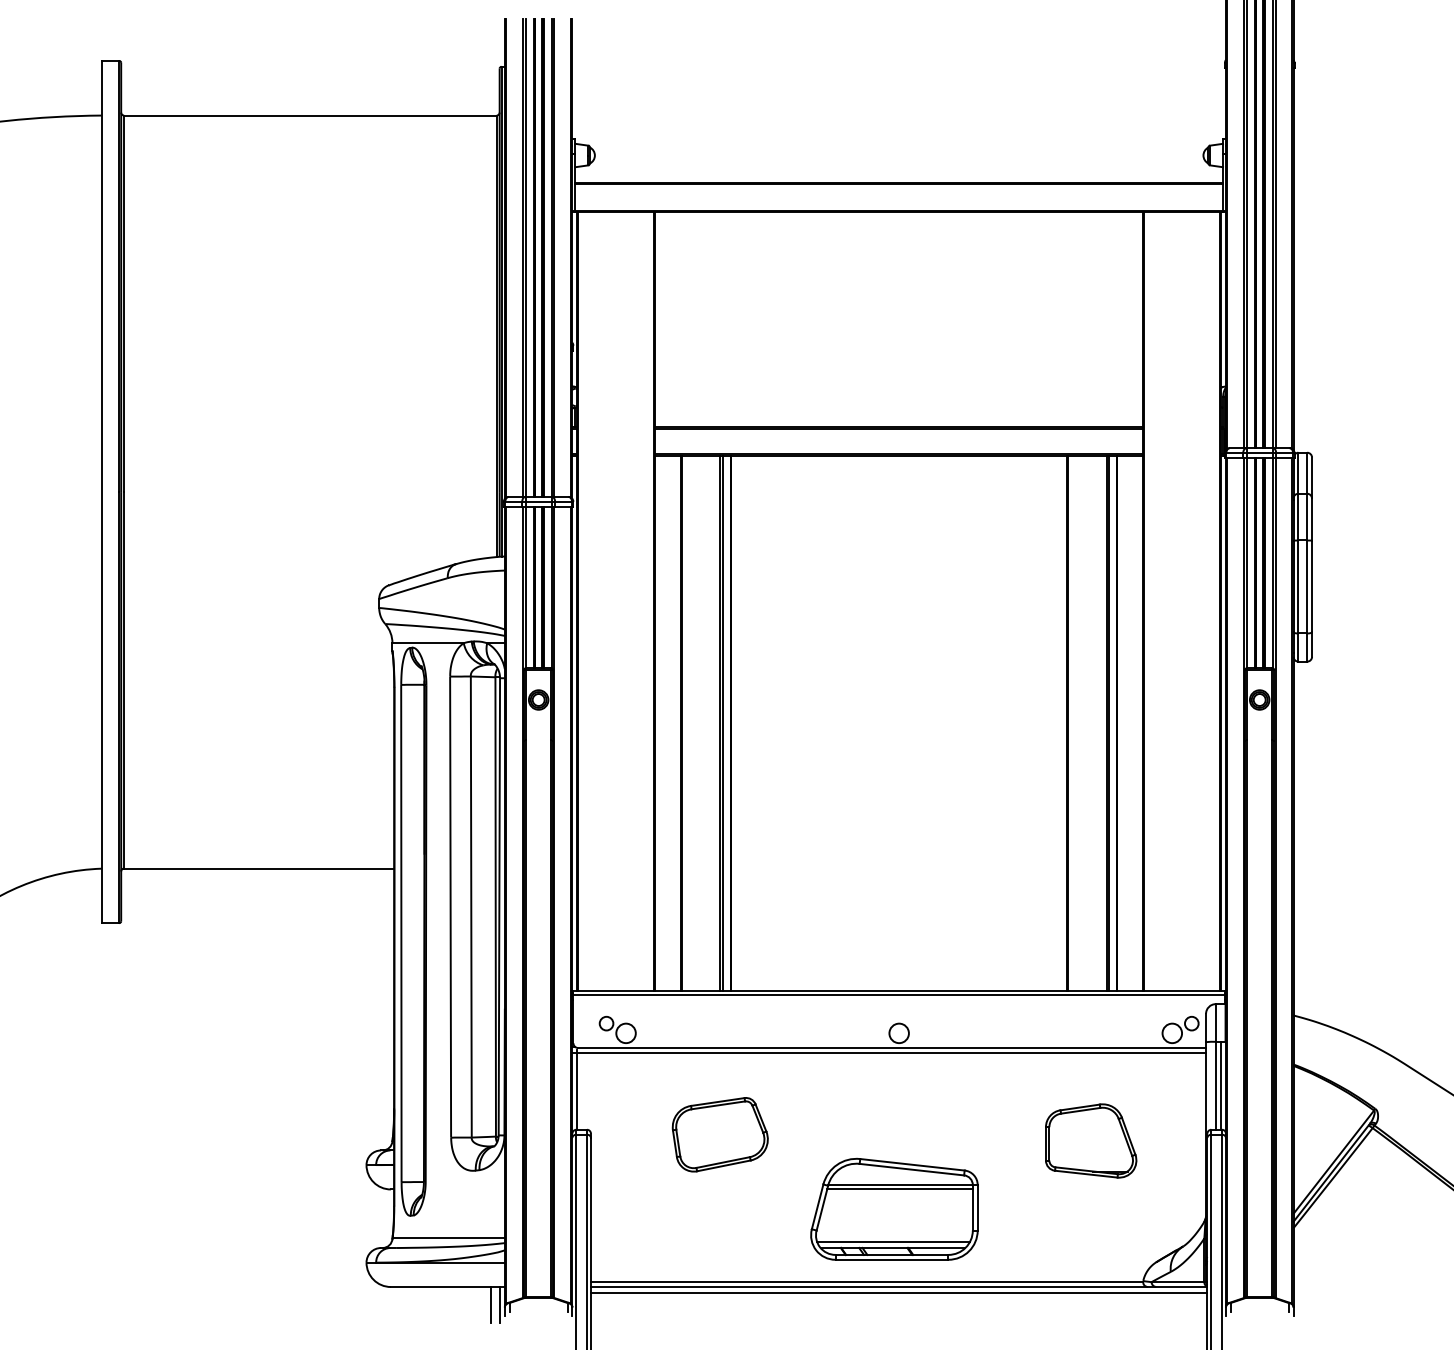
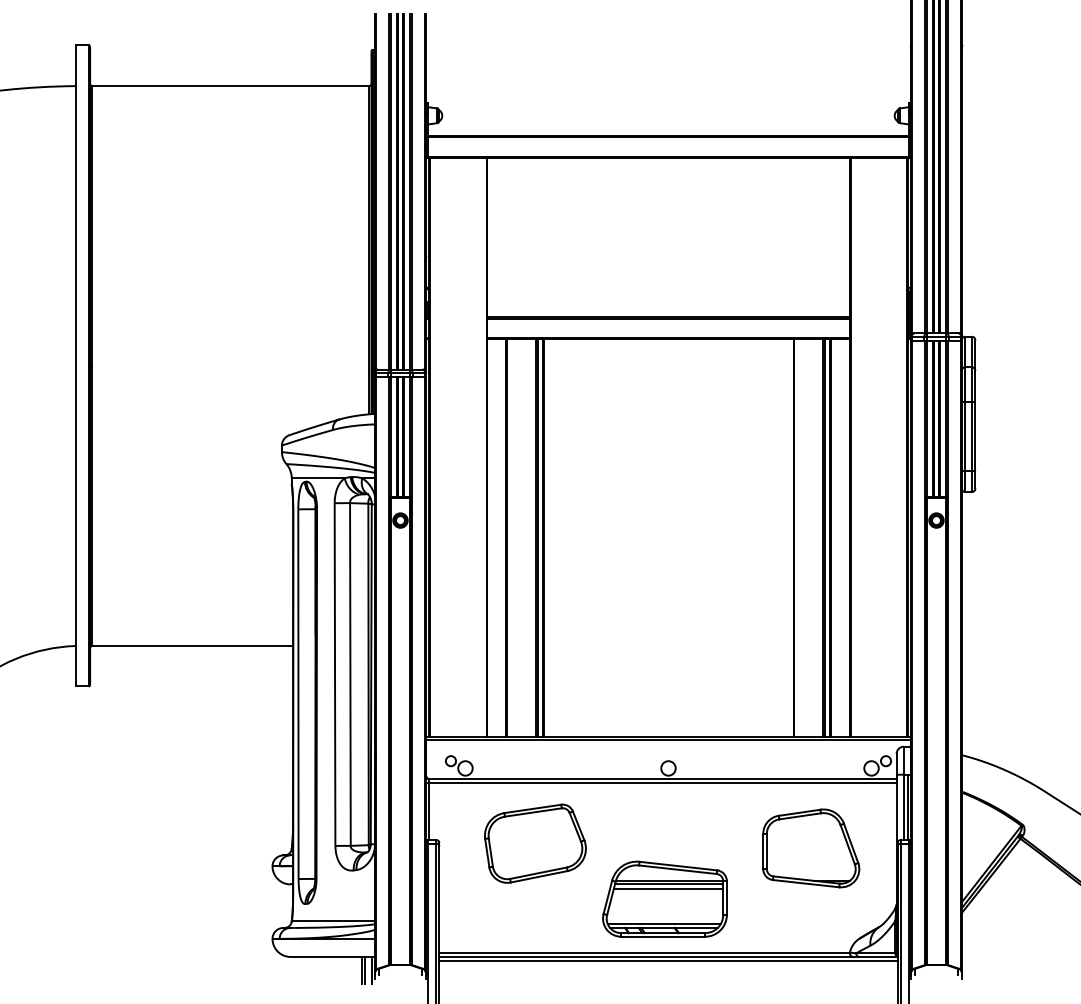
part: (720, 1134) -> (535, 843), size x1.43
part: (1090, 1140) -> (810, 848), size x1.43
line: (898, 1195) -> (667, 888), added
line: (486, 1305) -> (361, 970), added

